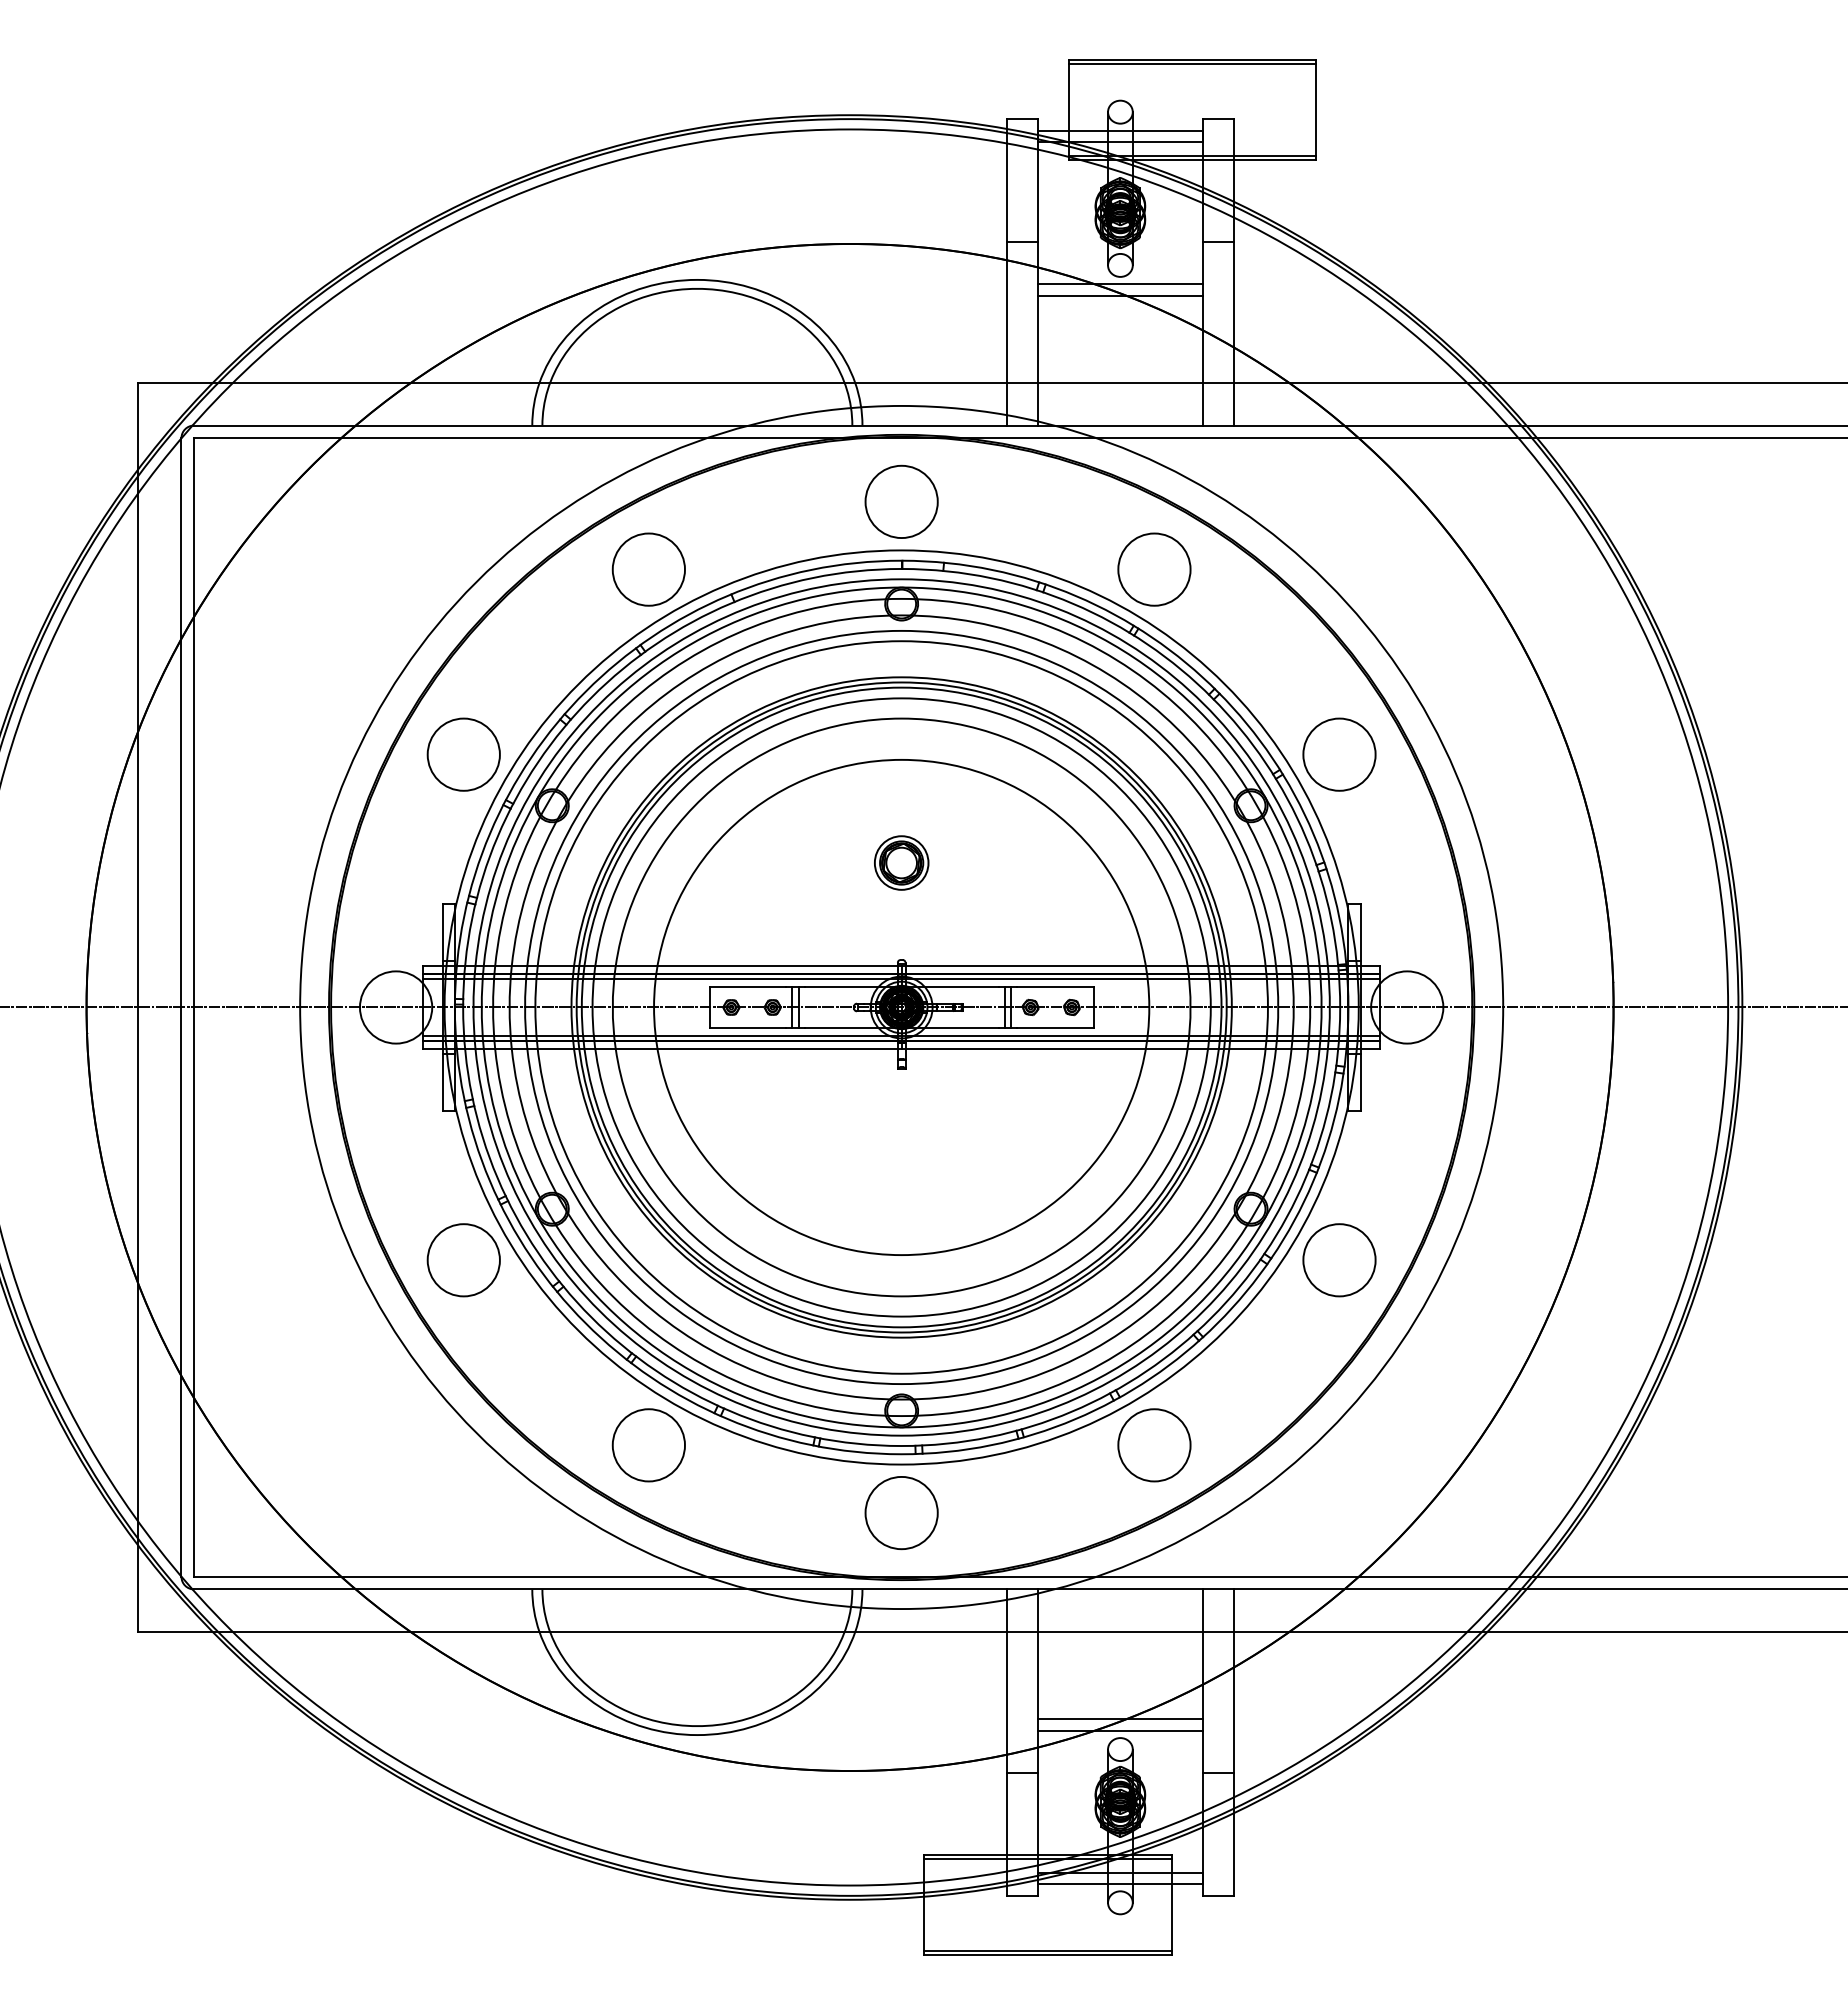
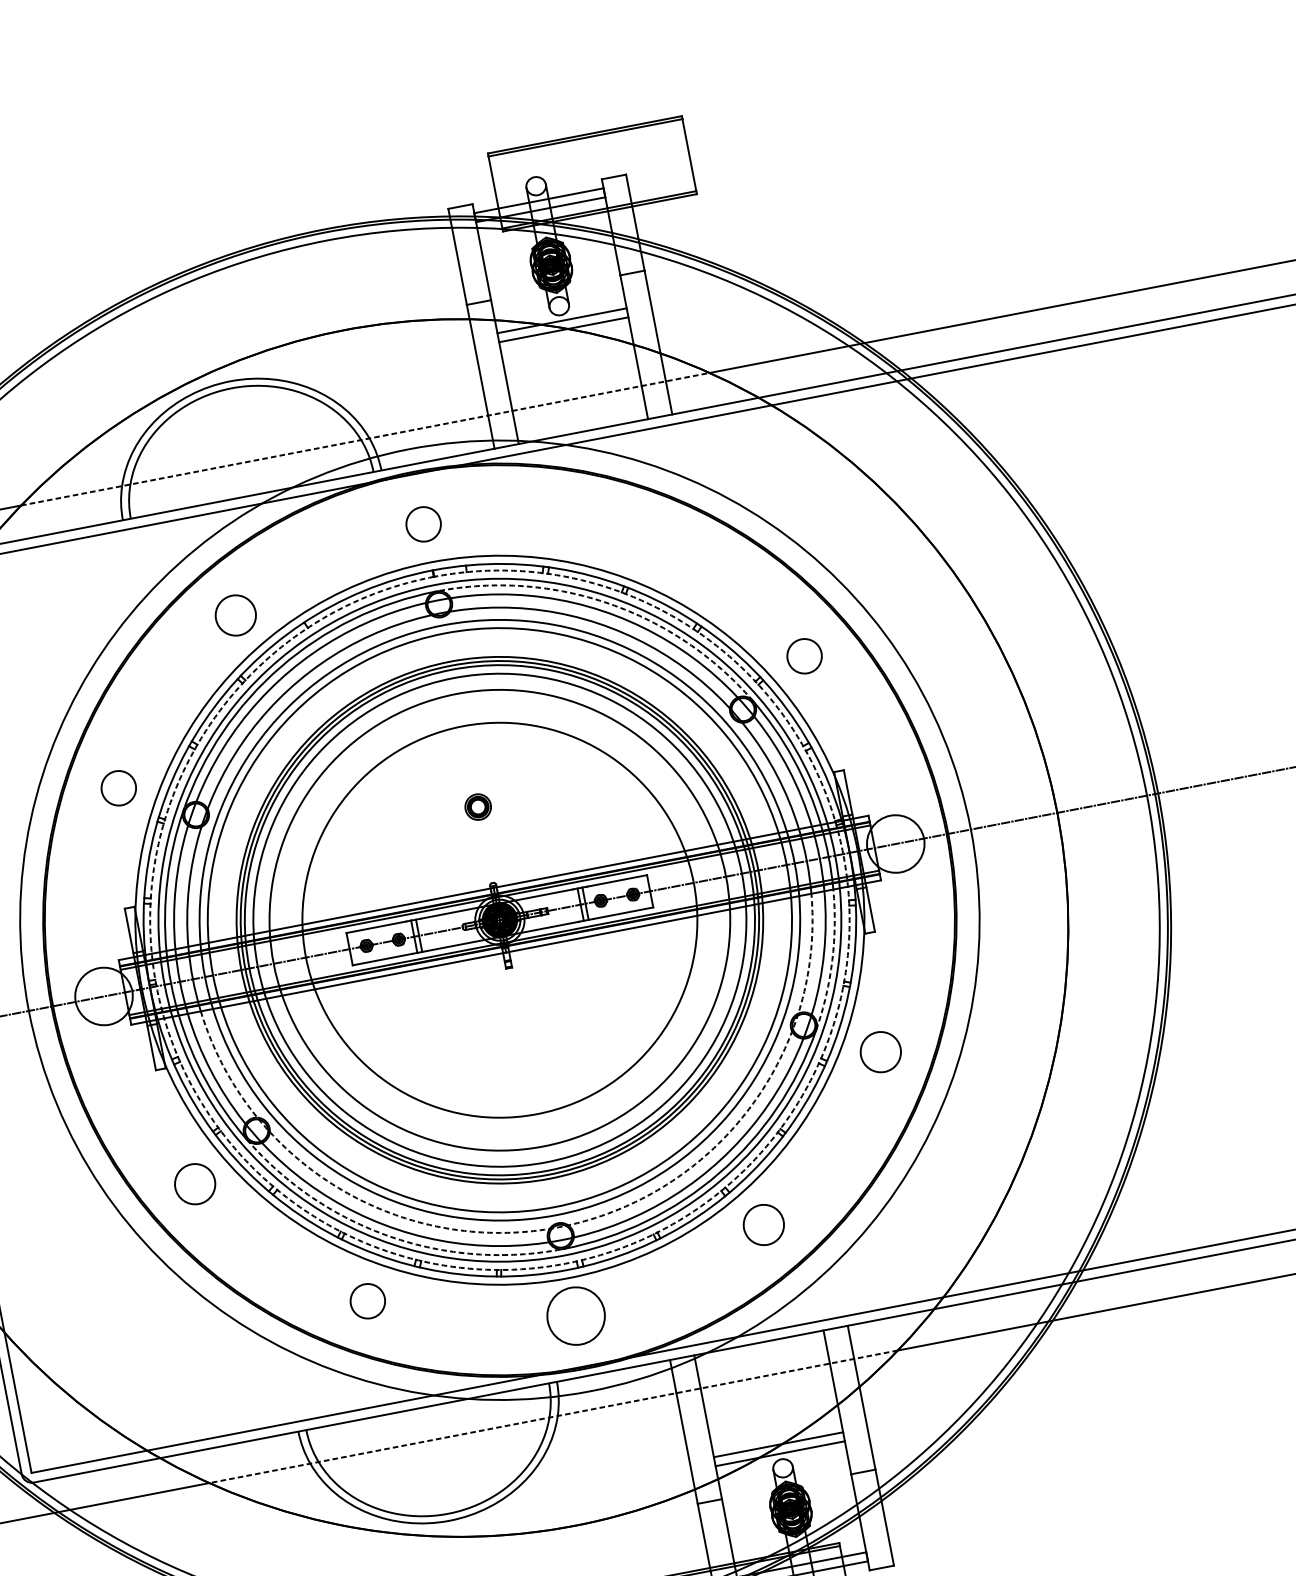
line: (850, 383) -> (365, 439), solid -> dashed
circle: (901, 501) -> (423, 524), size x0.6
circle: (648, 569) -> (235, 615), size x0.7
circle: (1154, 569) -> (631, 539), removed
arc: (1111, 643) -> (609, 603), solid -> dashed
circle: (463, 754) -> (118, 788), size x0.6
circle: (1339, 754) -> (804, 656), size x0.6
part: (901, 862) -> (477, 806), size x0.6
arc: (1301, 1135) -> (832, 960), solid -> dashed
circle: (463, 1260) -> (194, 1184), size x0.7
circle: (1339, 1260) -> (880, 1052), size x0.7
arc: (691, 1371) -> (390, 1236), solid -> dashed
arc: (901, 1399) -> (558, 1227), solid -> dashed
circle: (648, 1445) -> (367, 1301), size x0.6
circle: (1154, 1445) -> (763, 1225), size x0.7
arc: (901, 1446) -> (565, 1264), solid -> dashed
line: (850, 1631) -> (553, 1416), solid -> dashed

